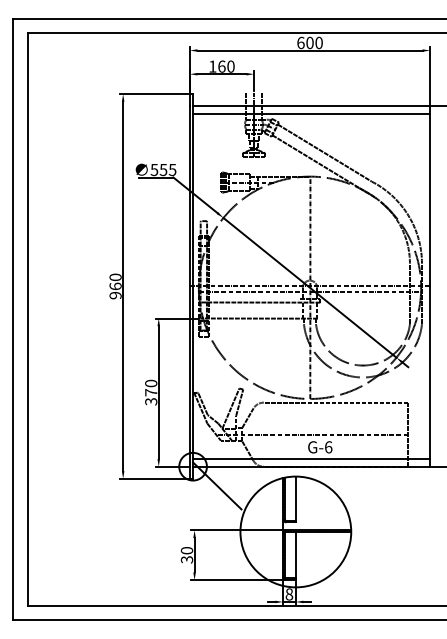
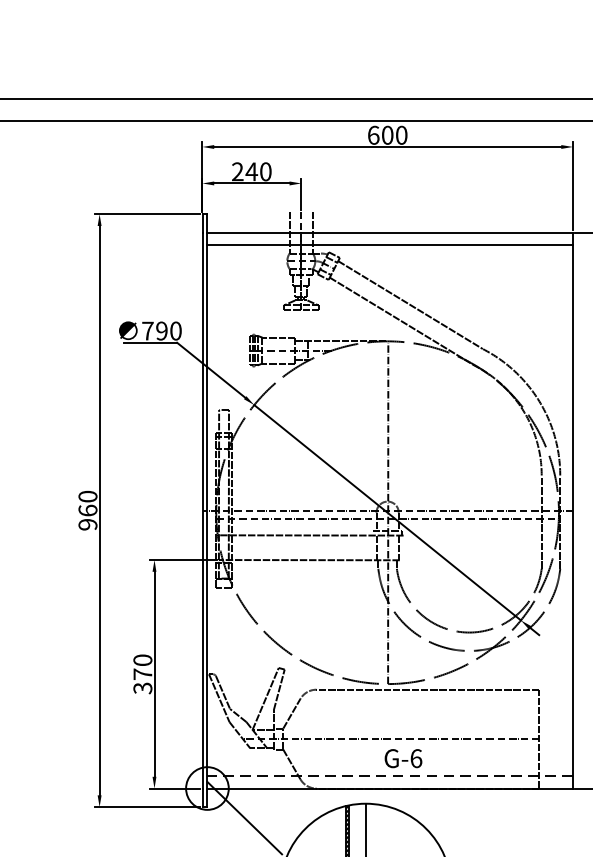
text: (217, 66) -> (245, 171), 160 -> 240
text: (163, 169) -> (161, 330), 555 -> 790
line: (311, 458) -> (389, 775), solid -> dashed

